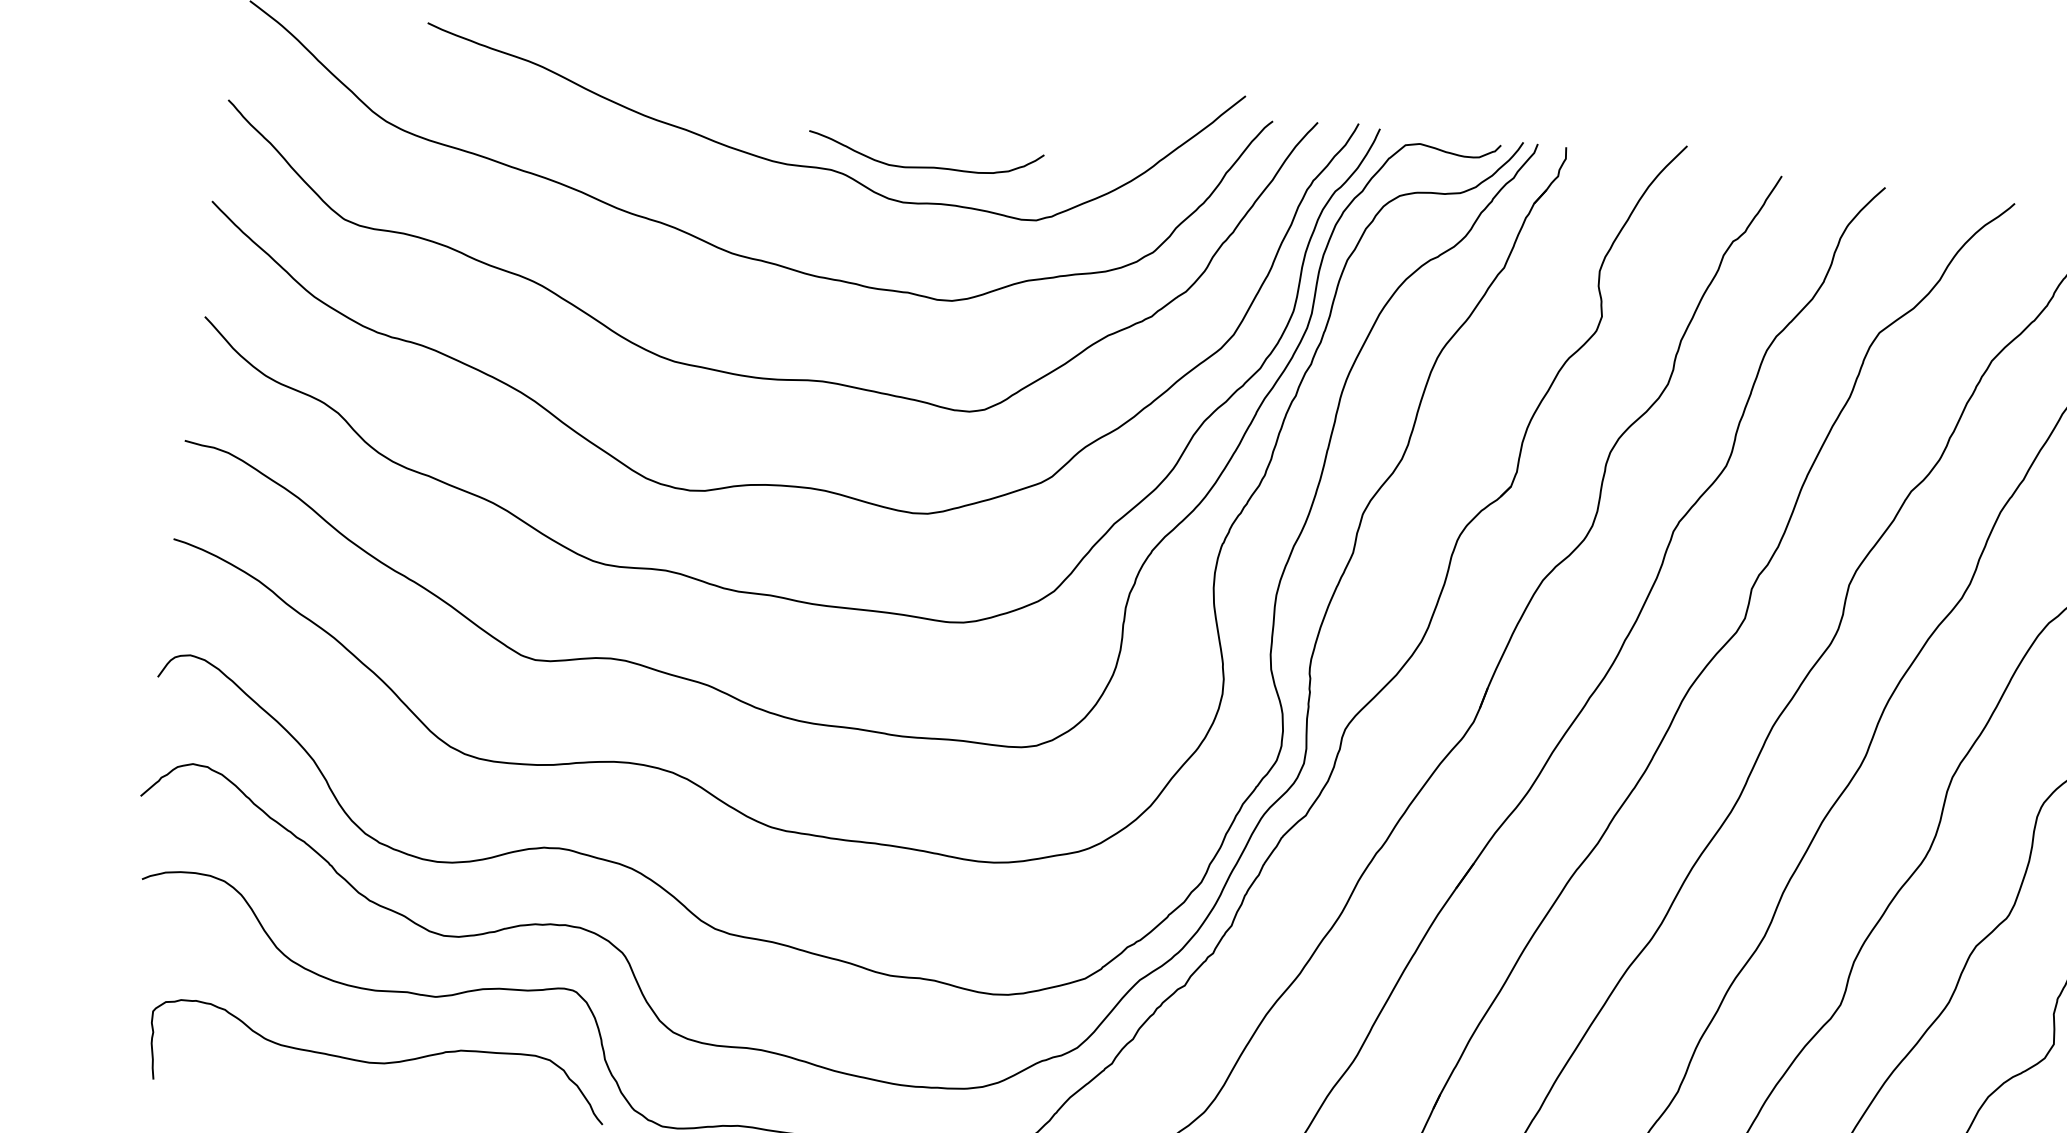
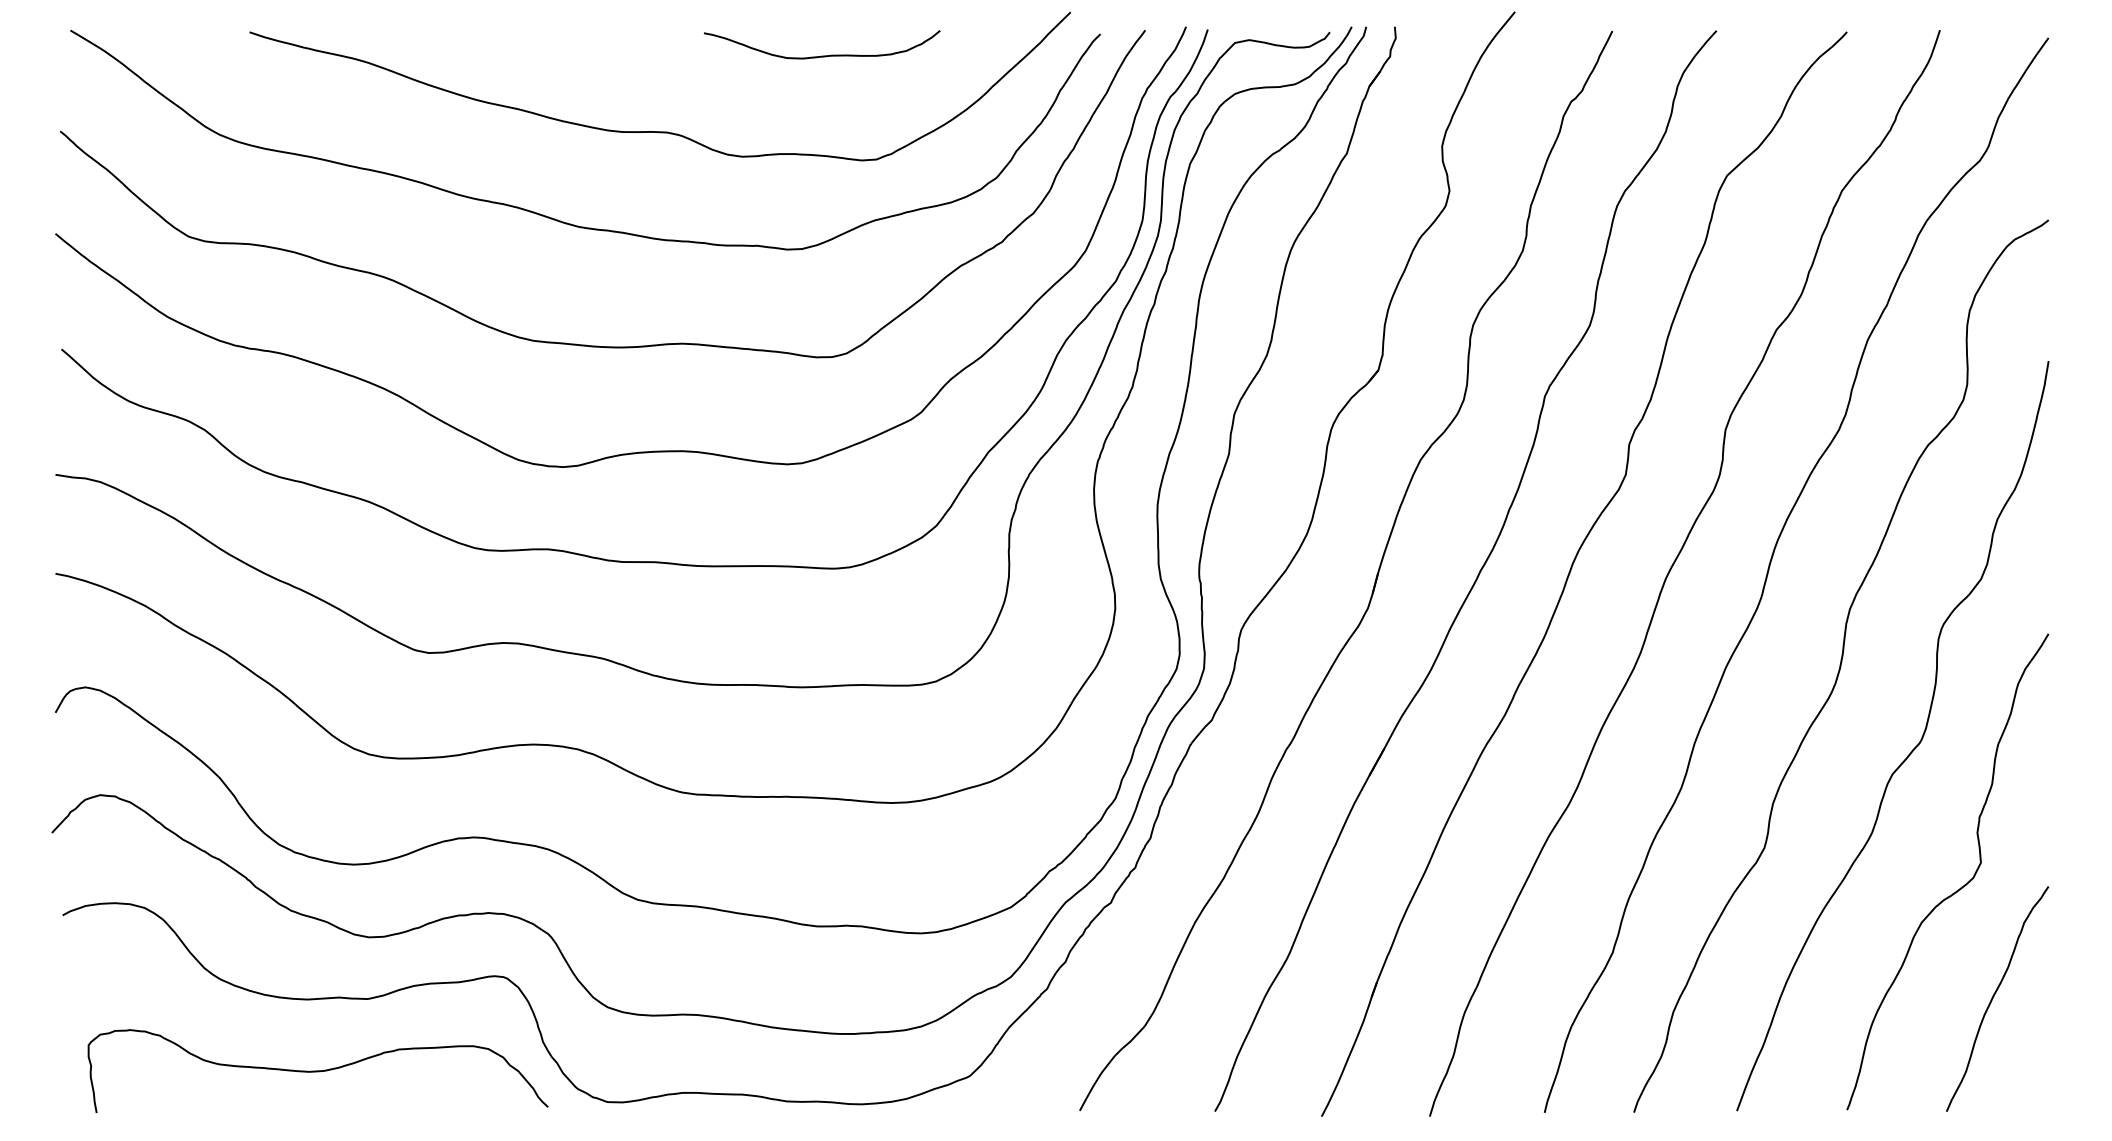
curve: (923, 166) -> (821, 55), moved

